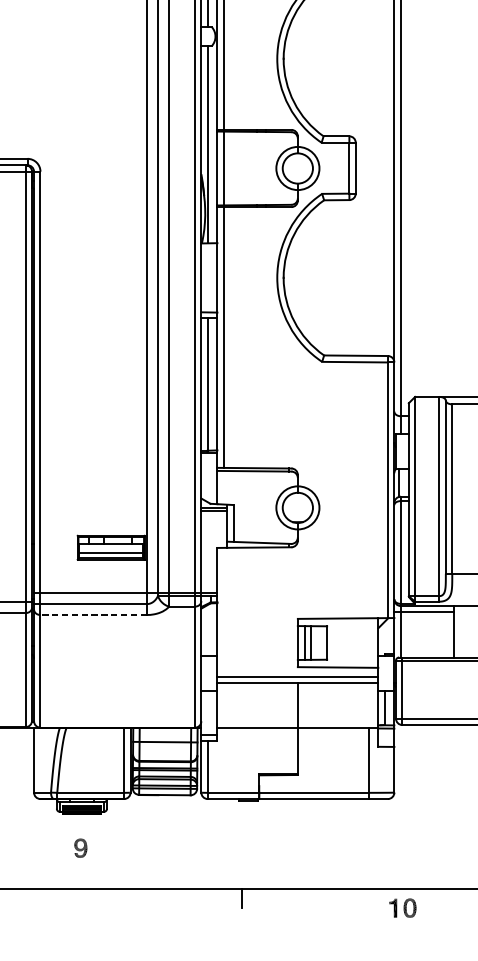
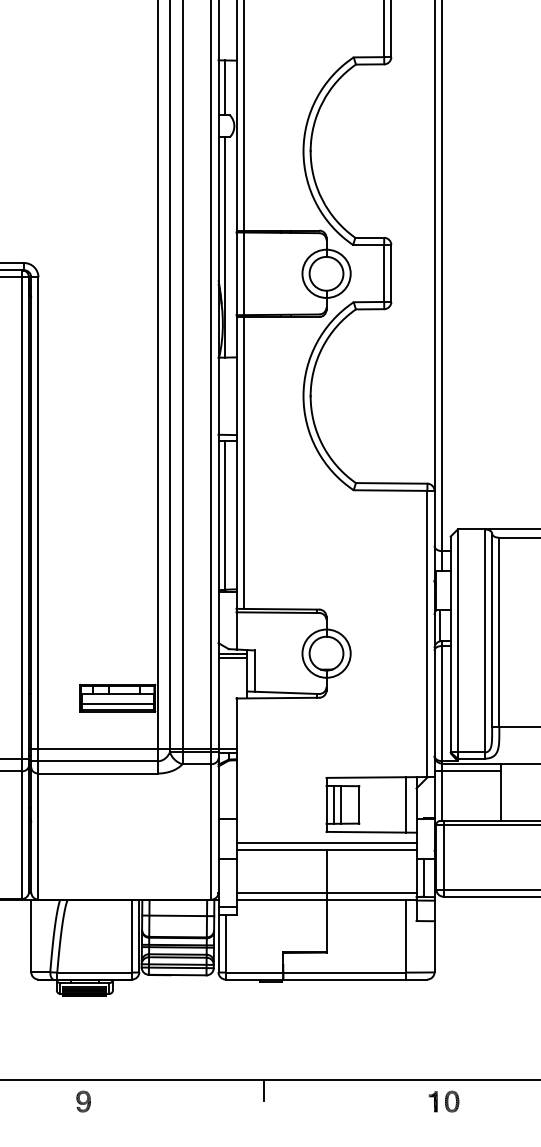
line: (94, 614) -> (98, 773), dashed -> solid
line: (368, 642) -> (405, 804), added
line: (297, 722) -> (326, 893), added
part: (80, 848) -> (83, 1101), moved

